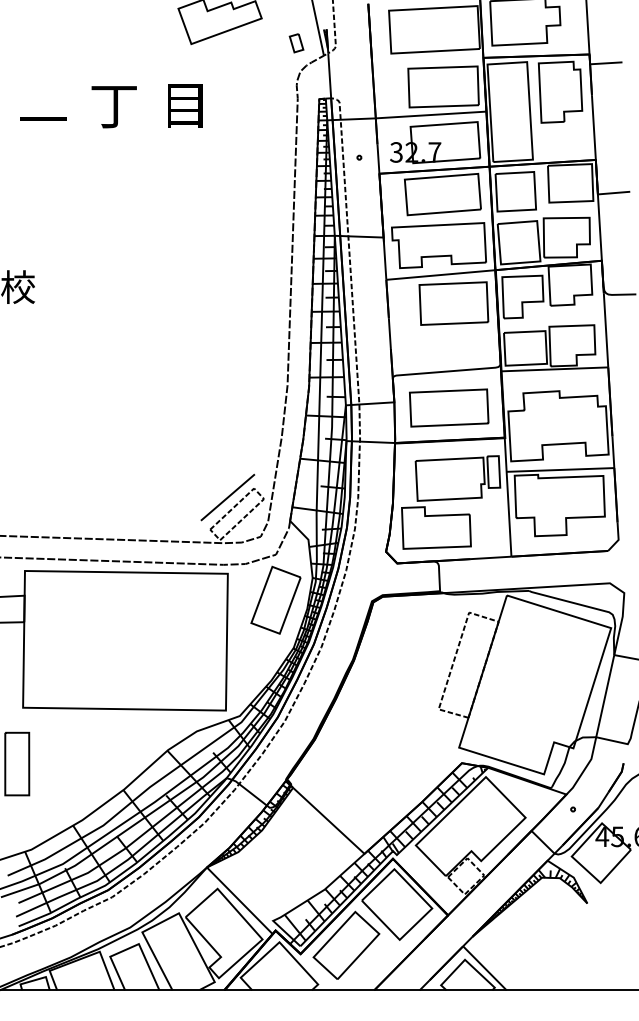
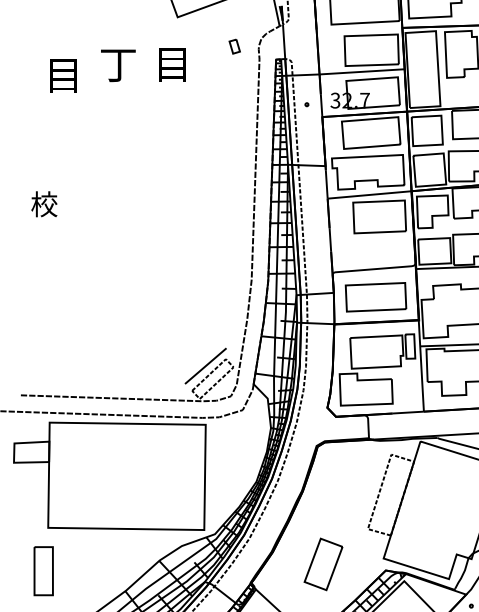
part: (296, 43) -> (234, 46), moved
text: (43, 120) -> (63, 76), 一 -> 目
part: (275, 599) -> (323, 563), moved

